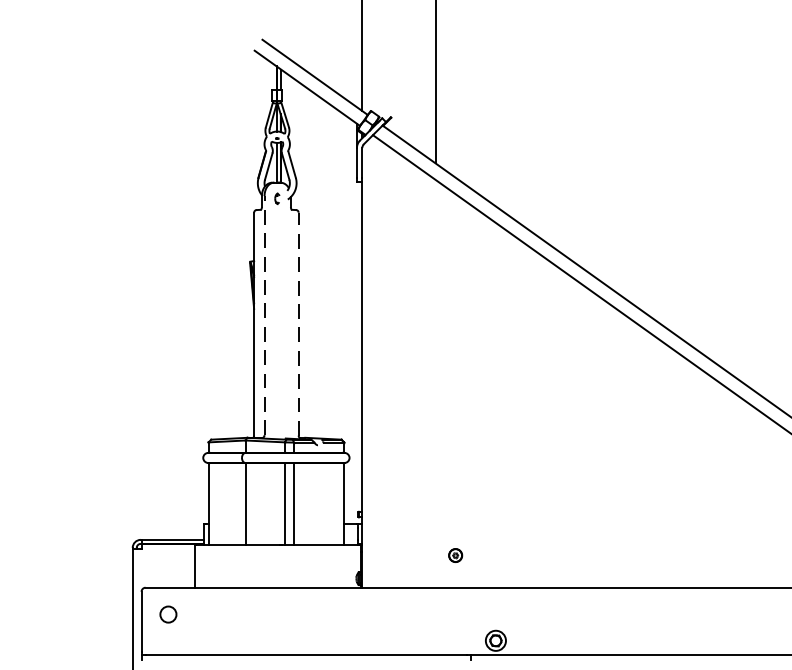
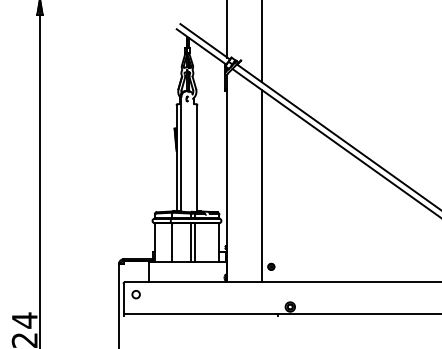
line: (264, 314) -> (181, 153), dashed -> solid
line: (298, 323) -> (197, 157), dashed -> solid
line: (434, 384) -> (261, 186), added

